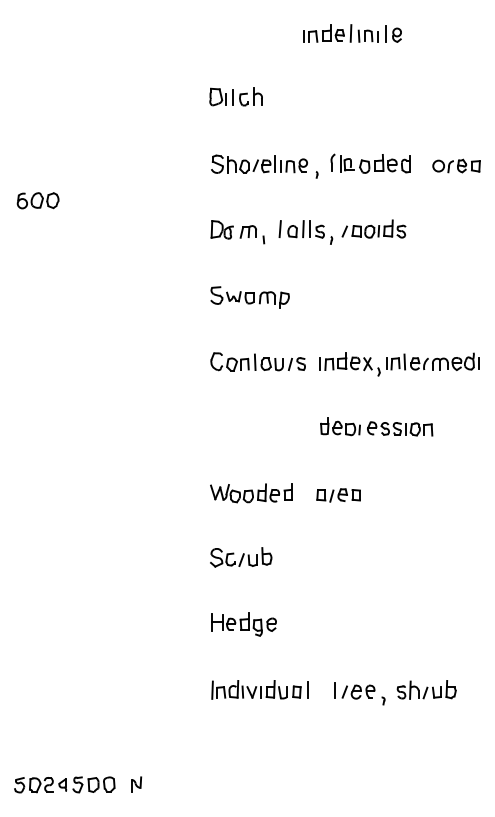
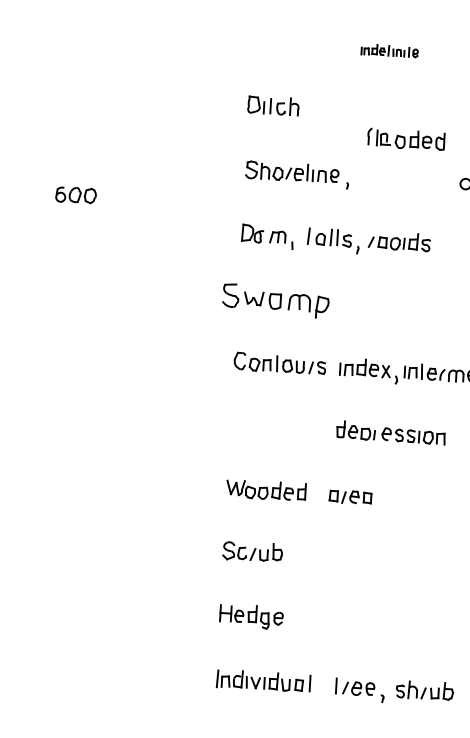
part: (352, 33) -> (389, 50), size x0.6
part: (370, 163) -> (405, 139), moved
part: (249, 297) -> (275, 300), size x1.4

